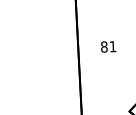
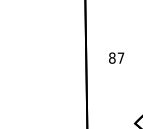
text: (112, 46) -> (120, 57), 81 -> 87

